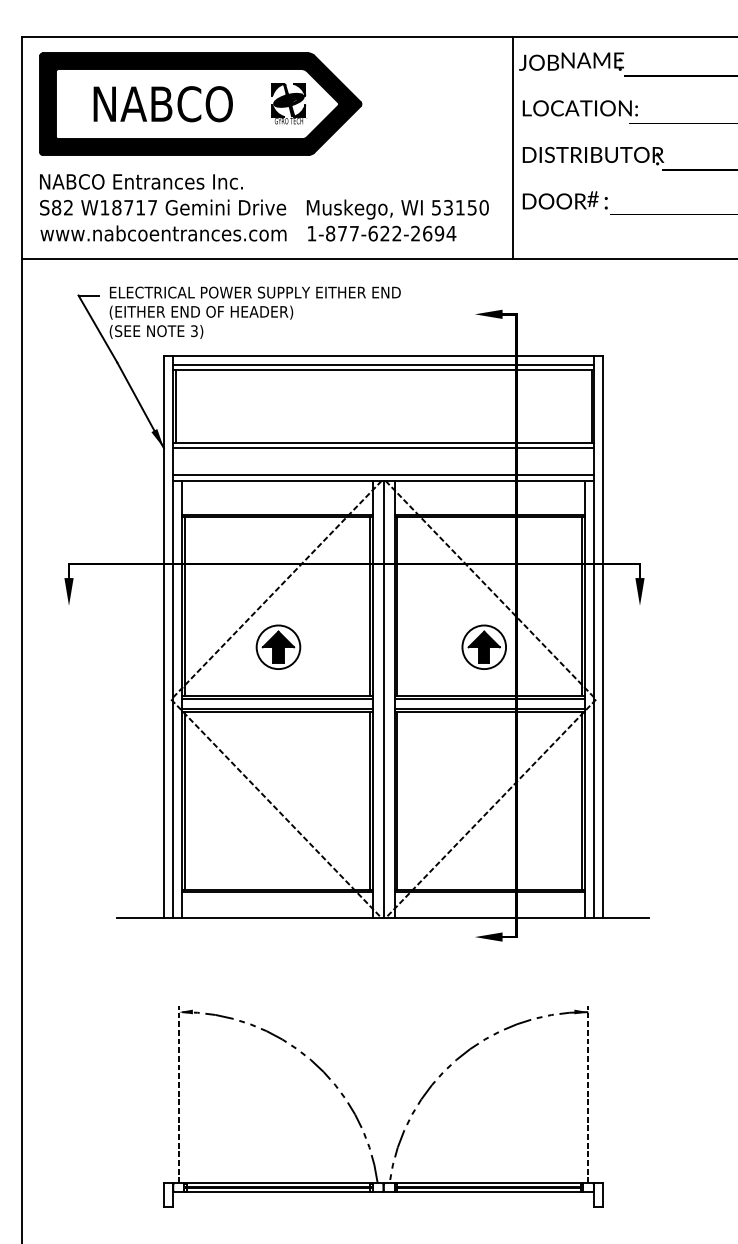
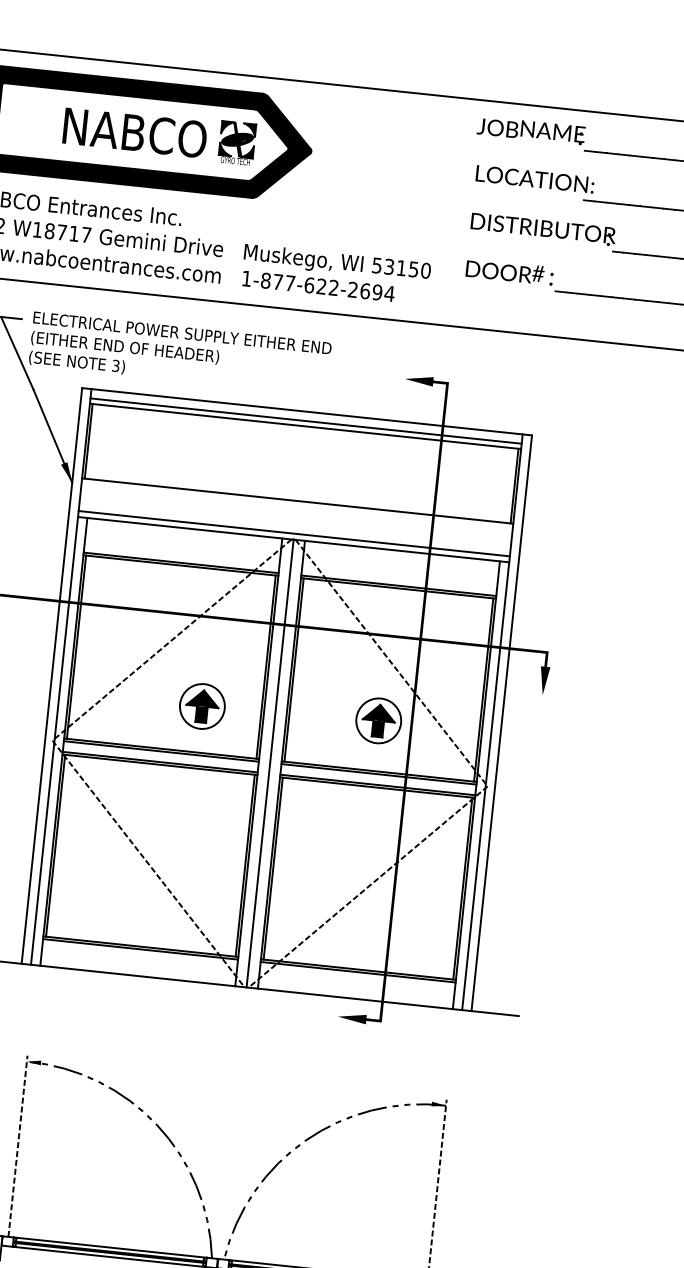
text: (162, 104) -> (134, 133), moved
line: (513, 147) -> (462, 212), removed
line: (383, 448) -> (296, 506), removed
part: (278, 646) -> (202, 705), moved

